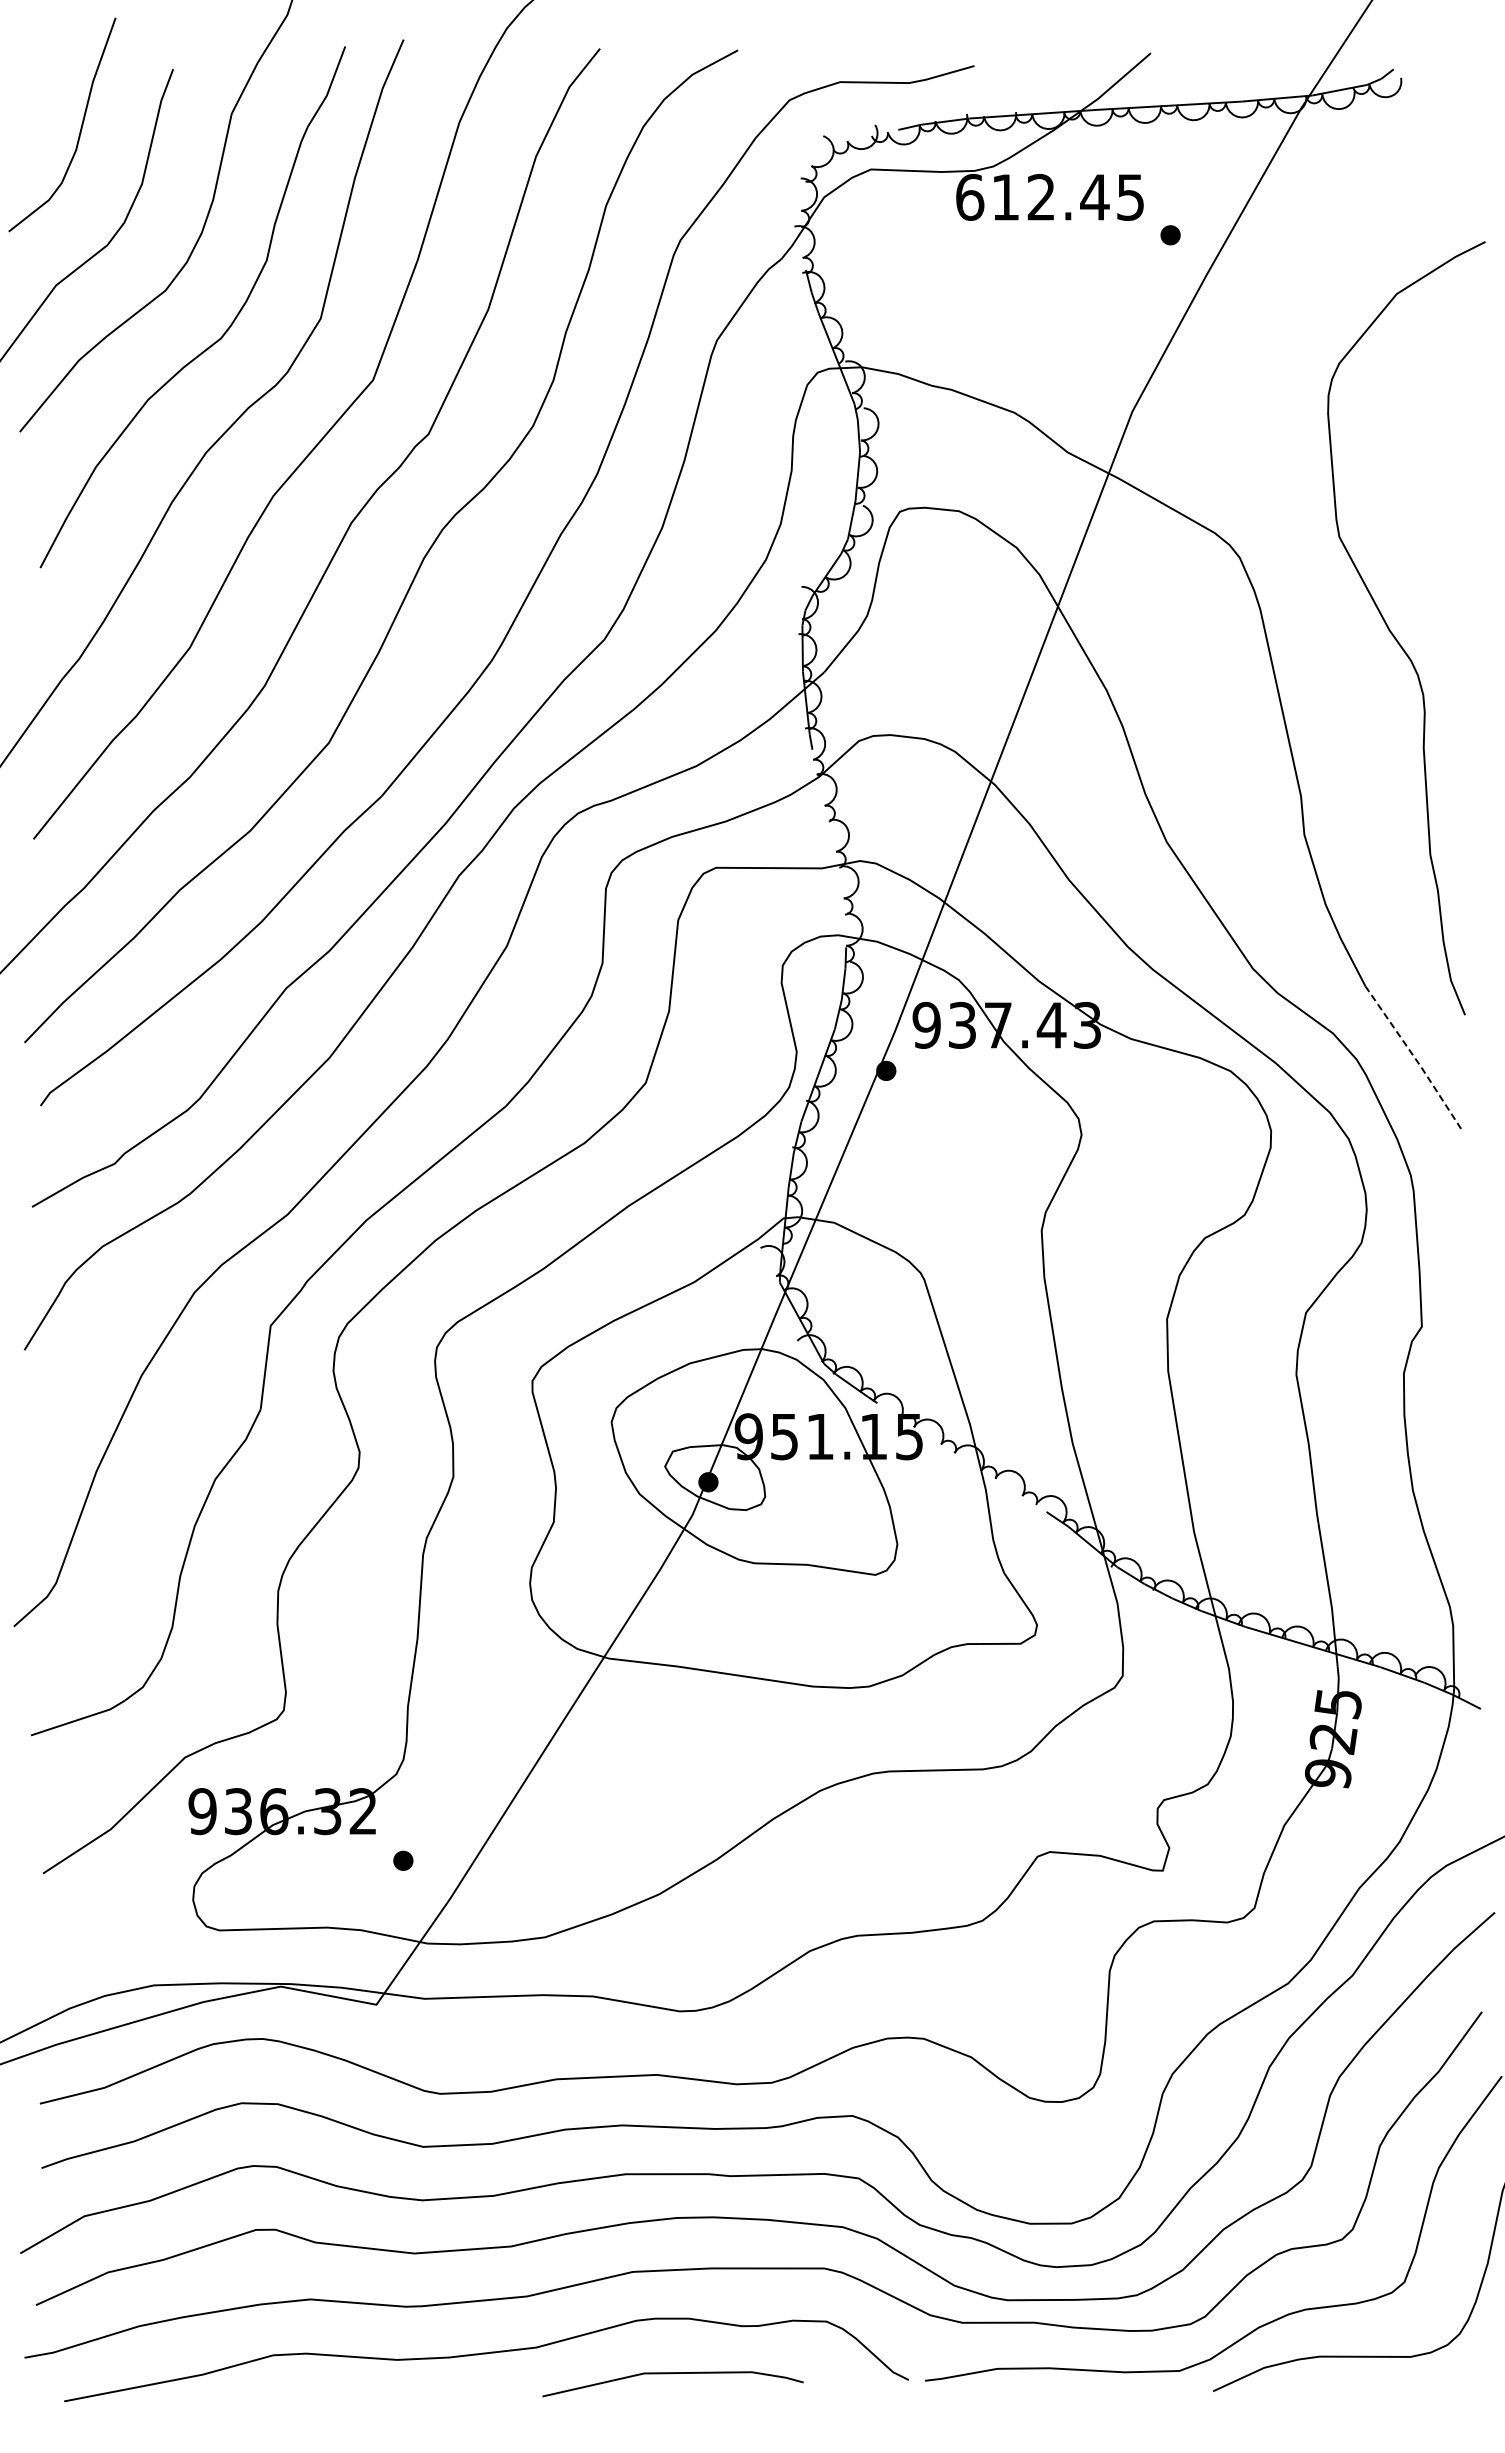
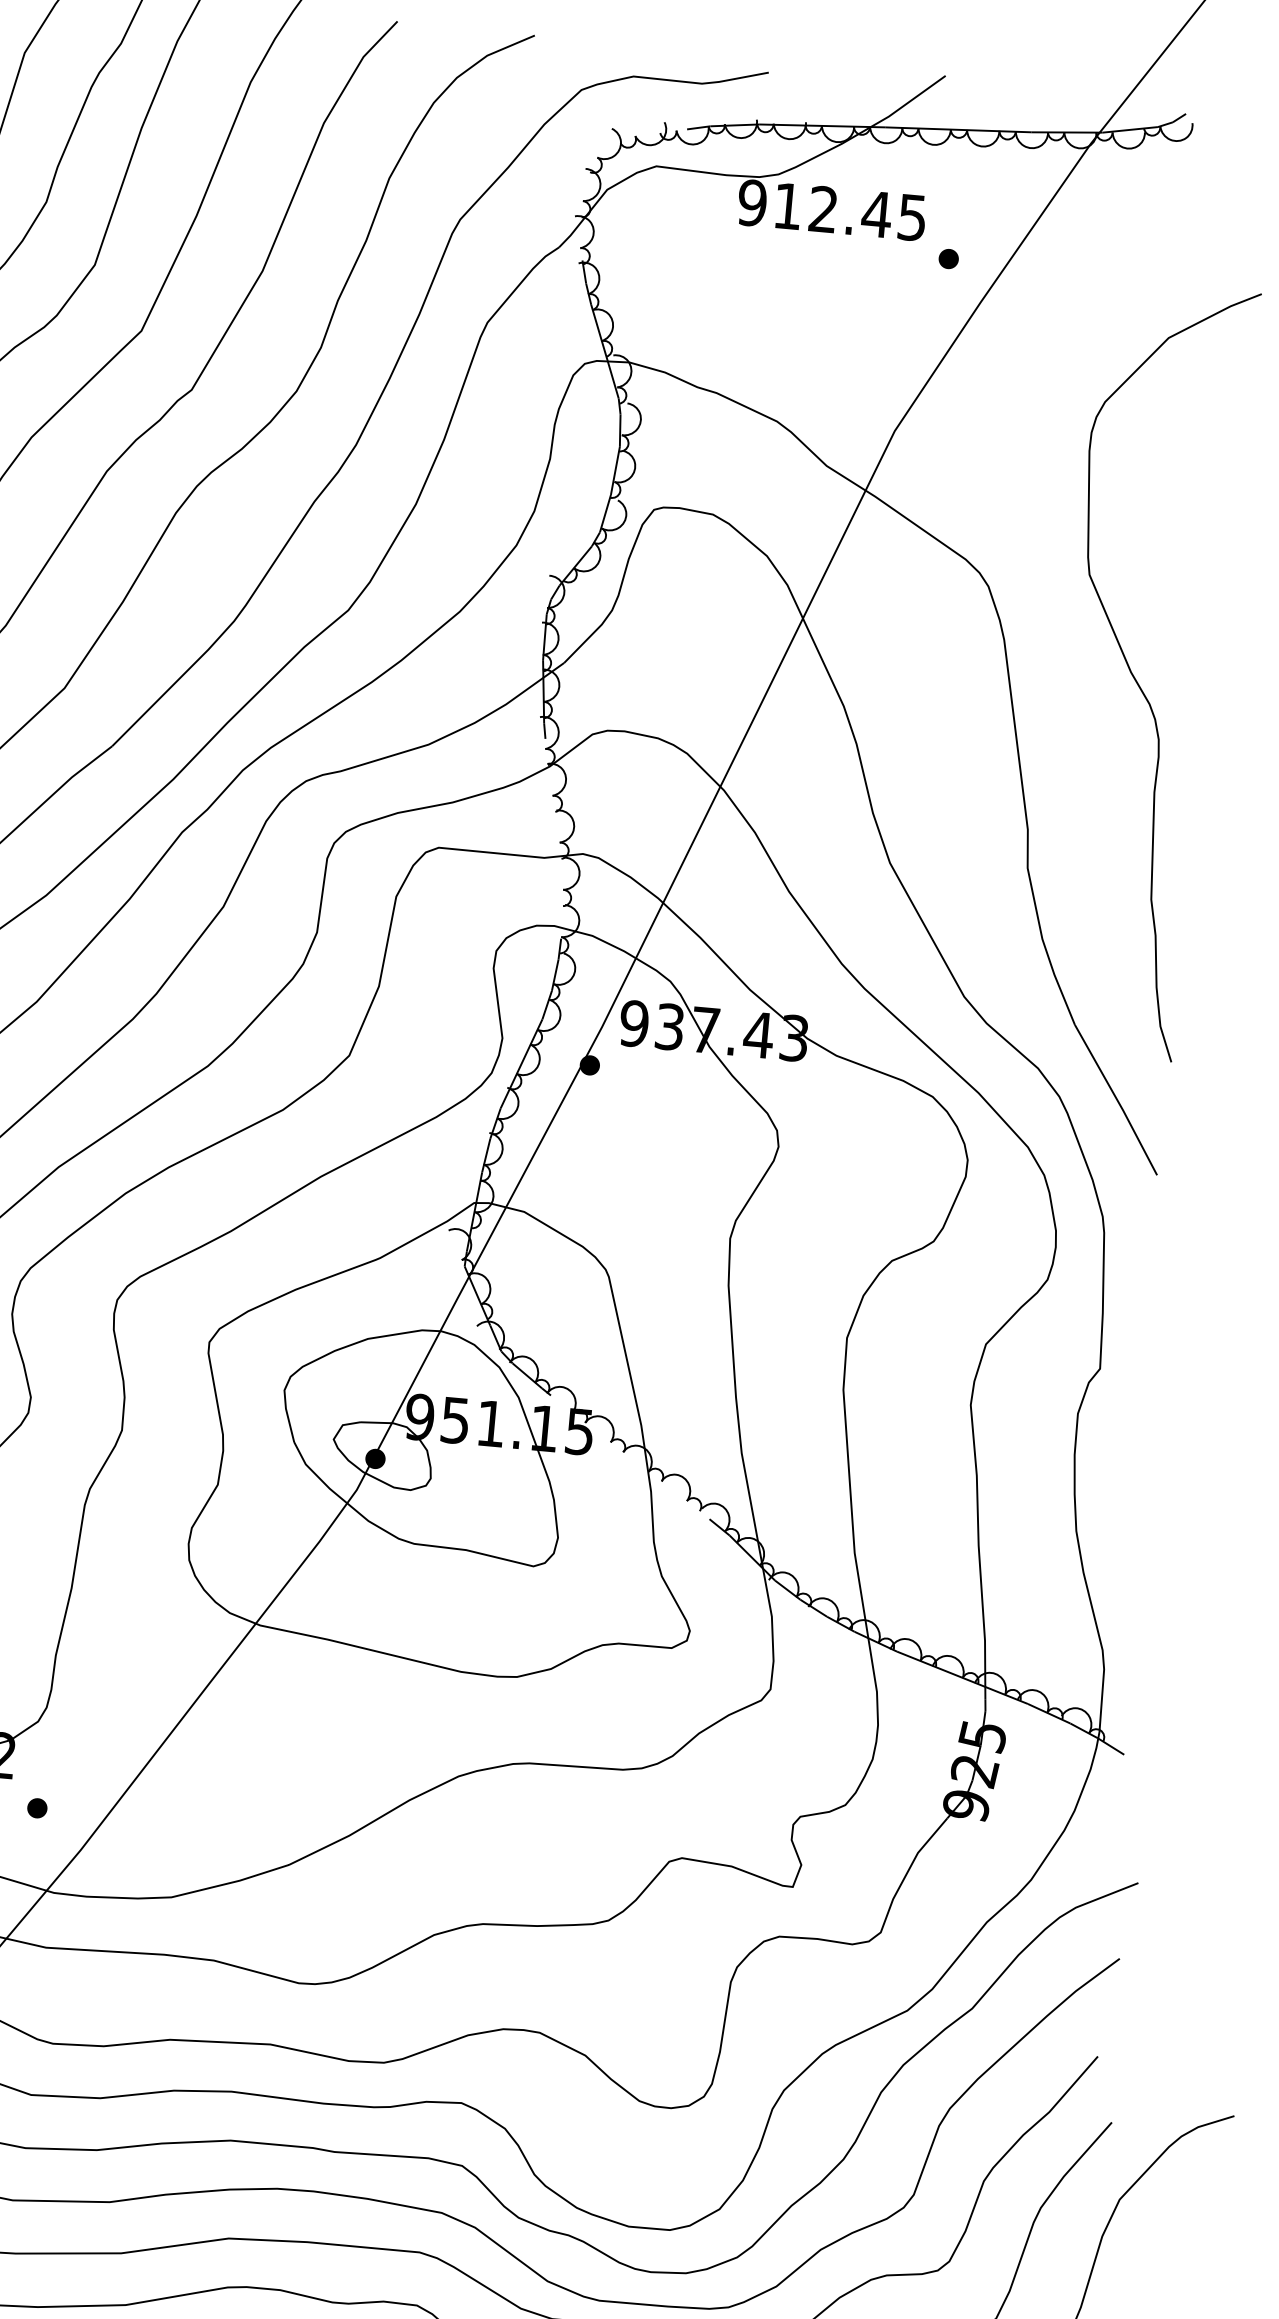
text: (969, 196) -> (752, 202), 612.45 -> 912.45
line: (1414, 1057) -> (1117, 1099), dashed -> solid

